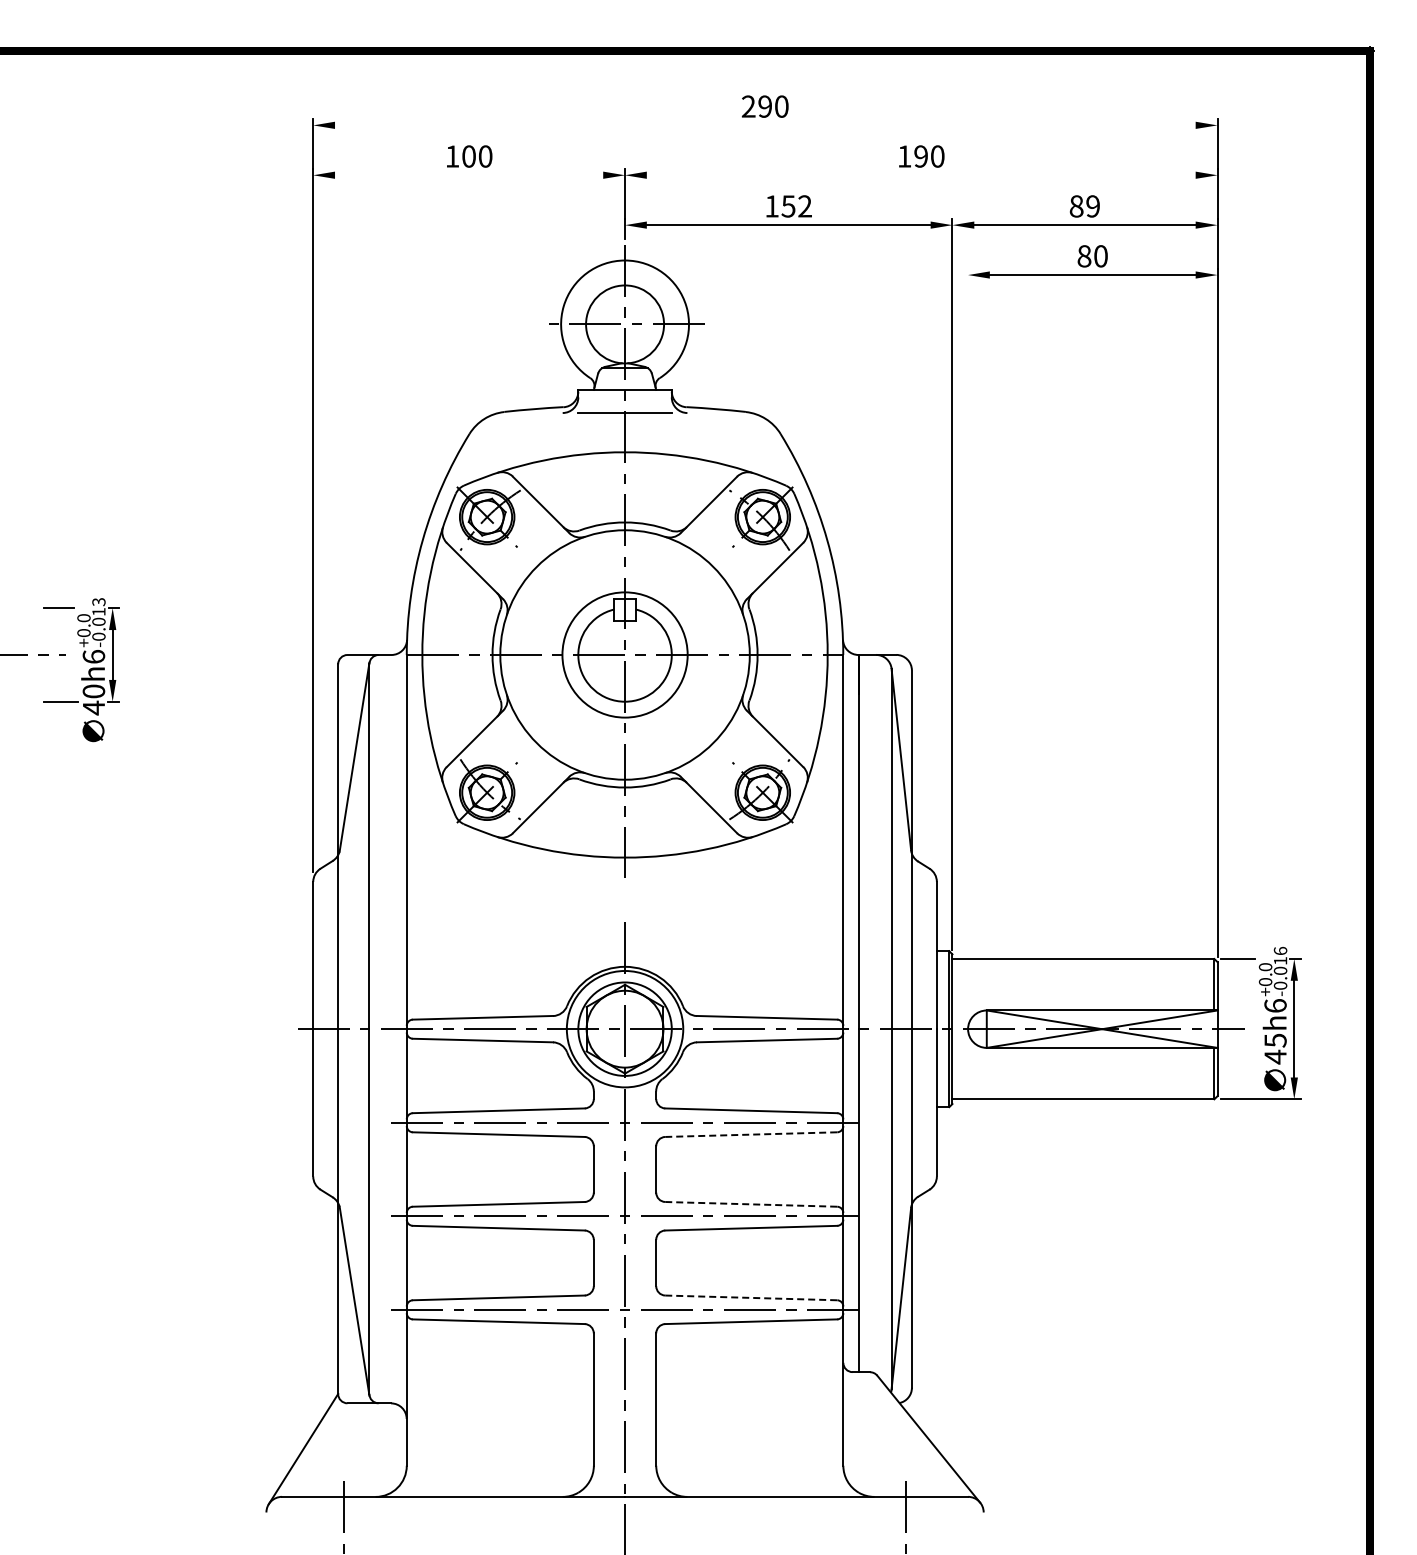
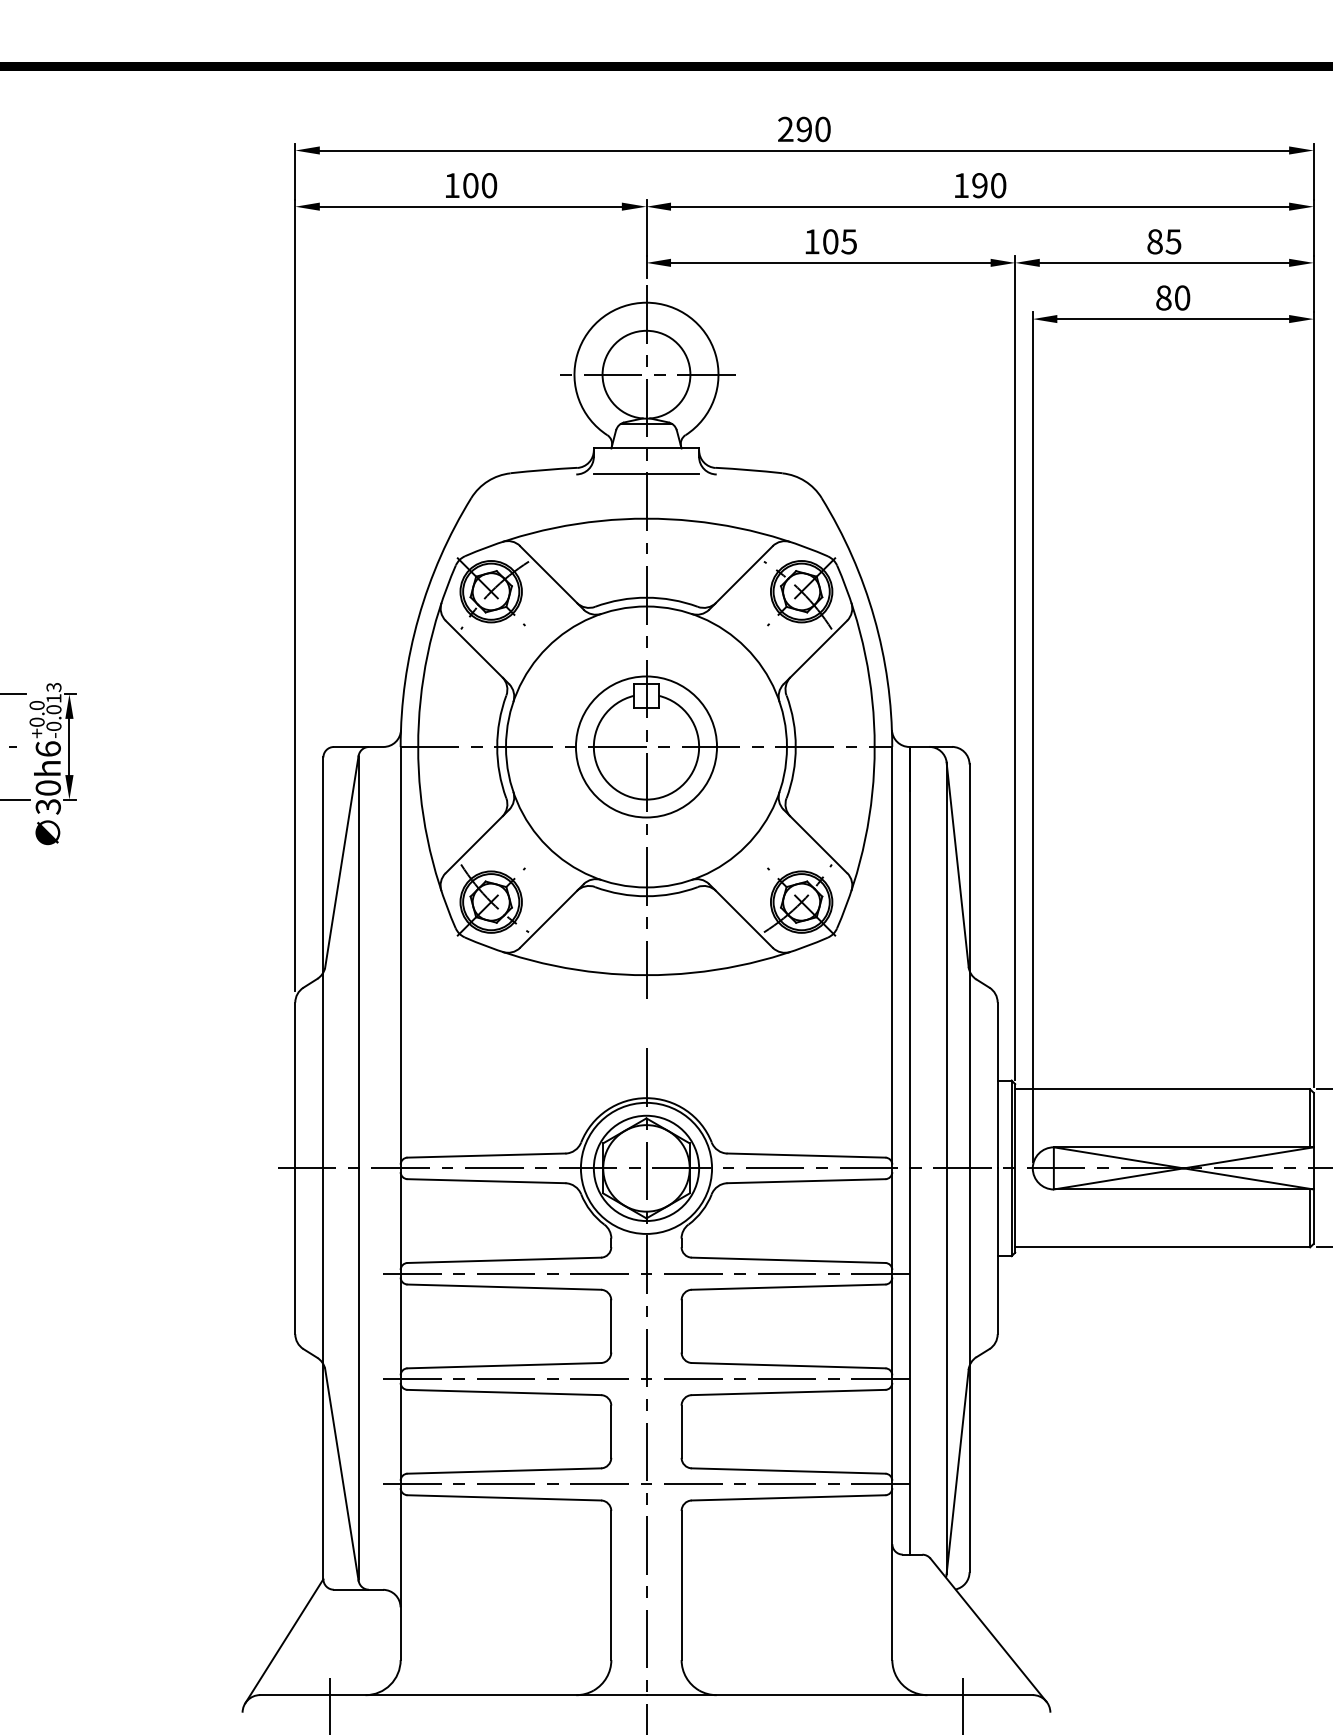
line: (765, 125) -> (804, 150), added
line: (469, 175) -> (471, 206), added
line: (920, 175) -> (979, 206), added
text: (796, 206) -> (839, 241), 152 -> 105
text: (1092, 206) -> (1172, 241), 89 -> 85
line: (968, 645) -> (1033, 736), added
text: (93, 707) -> (47, 806), 40h6 -> 30h6
line: (751, 1134) -> (788, 1286), dashed -> solid
line: (751, 1204) -> (788, 1365), dashed -> solid
line: (751, 1297) -> (788, 1470), dashed -> solid

